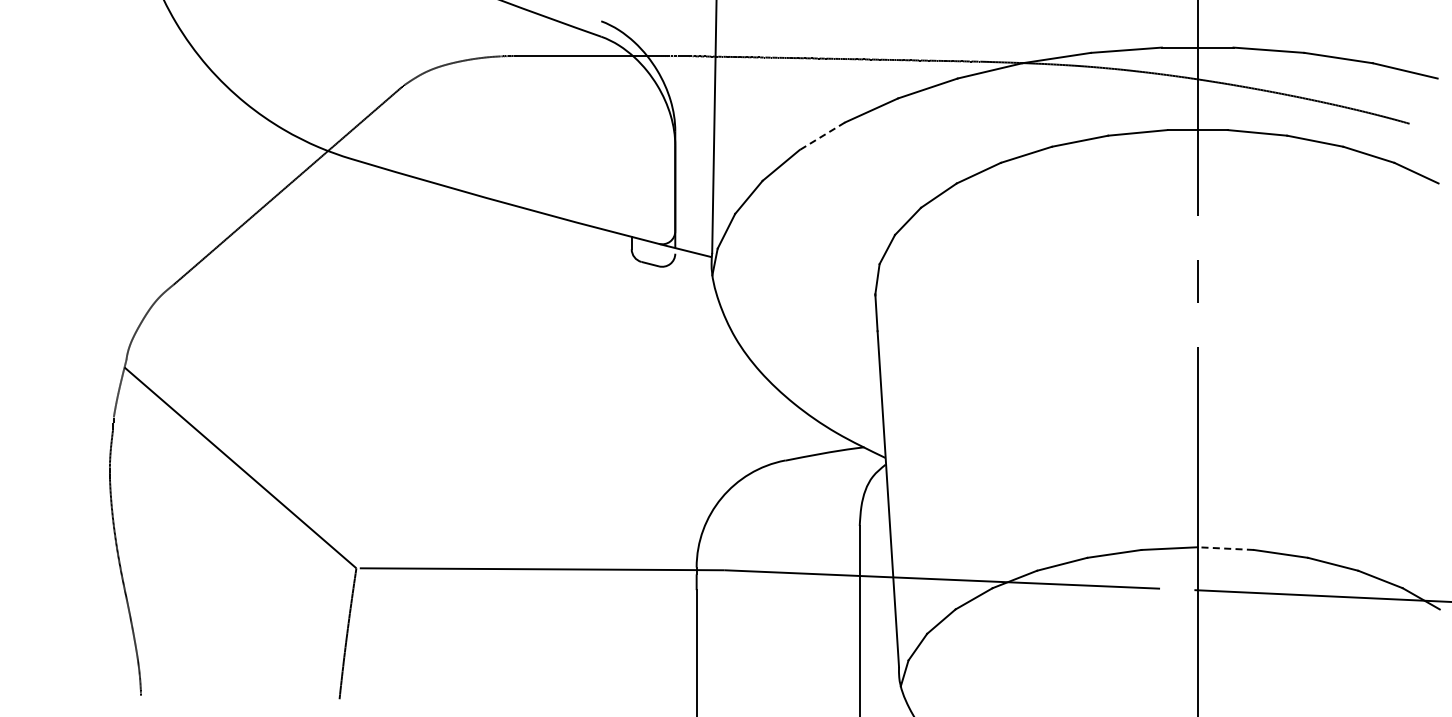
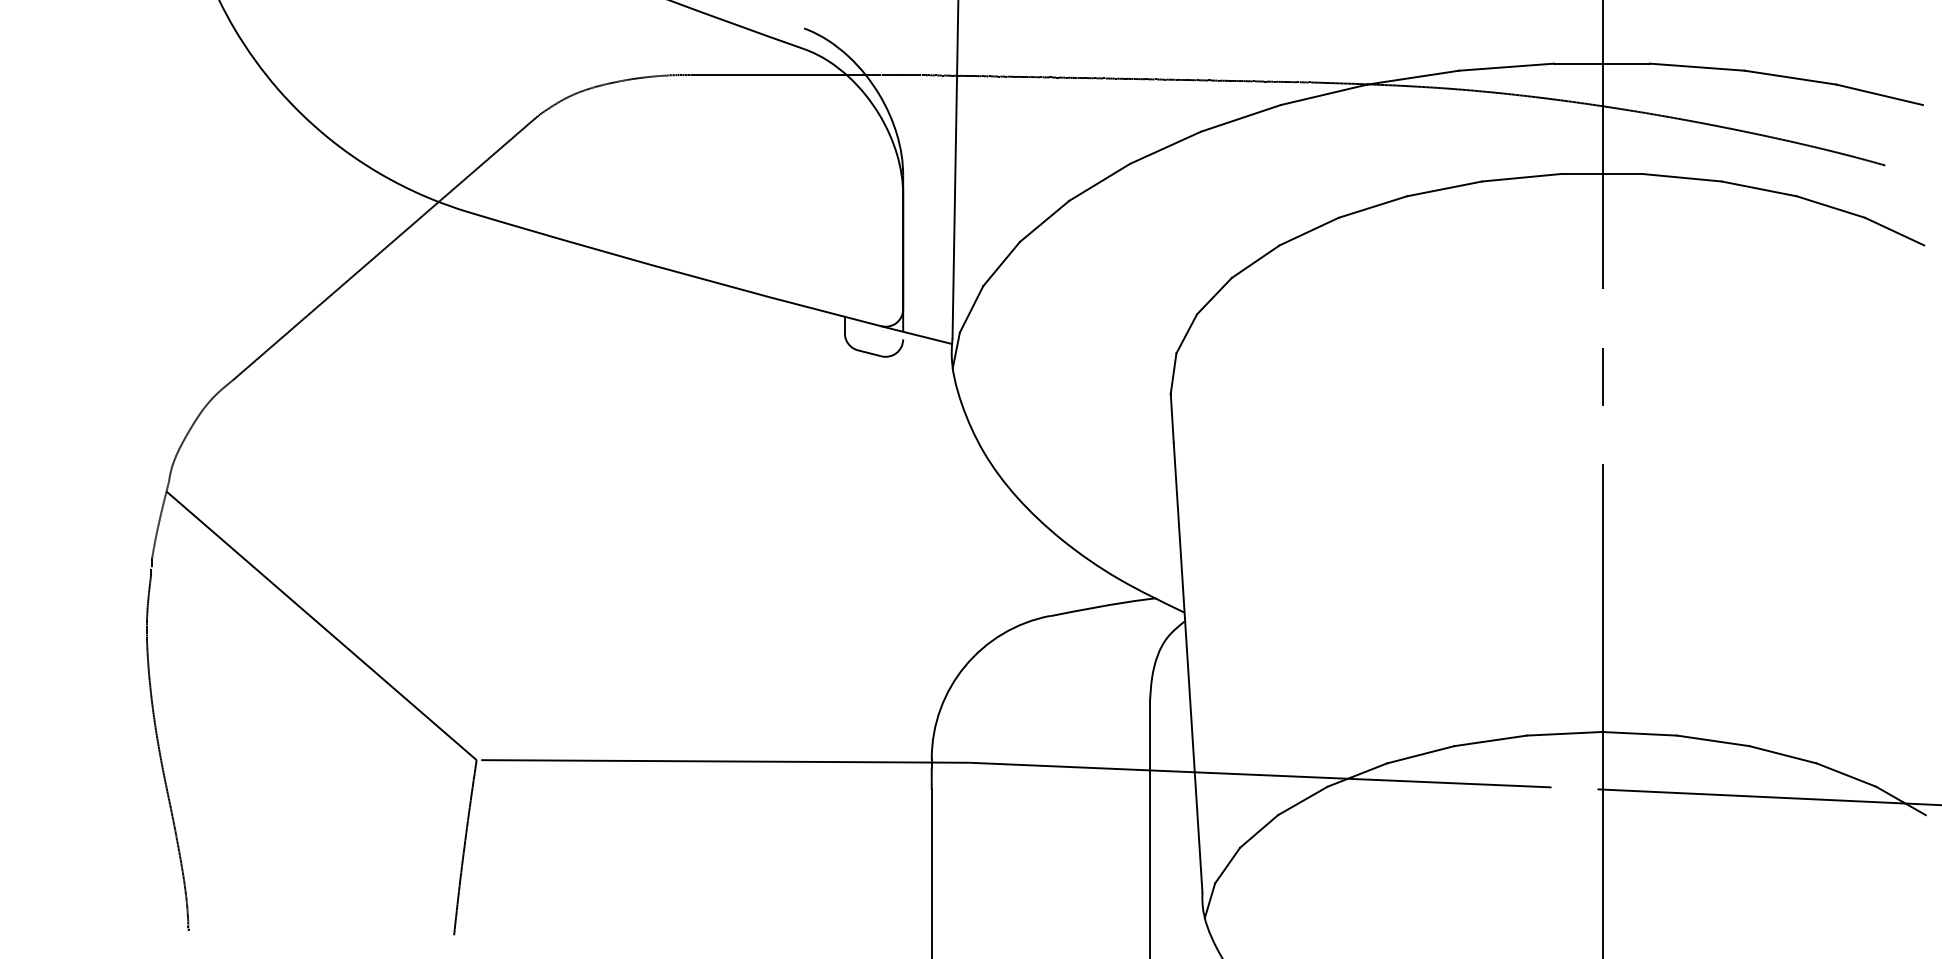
line: (822, 136) -> (1100, 182), dashed -> solid
line: (1225, 548) -> (1639, 733), dashed -> solid

